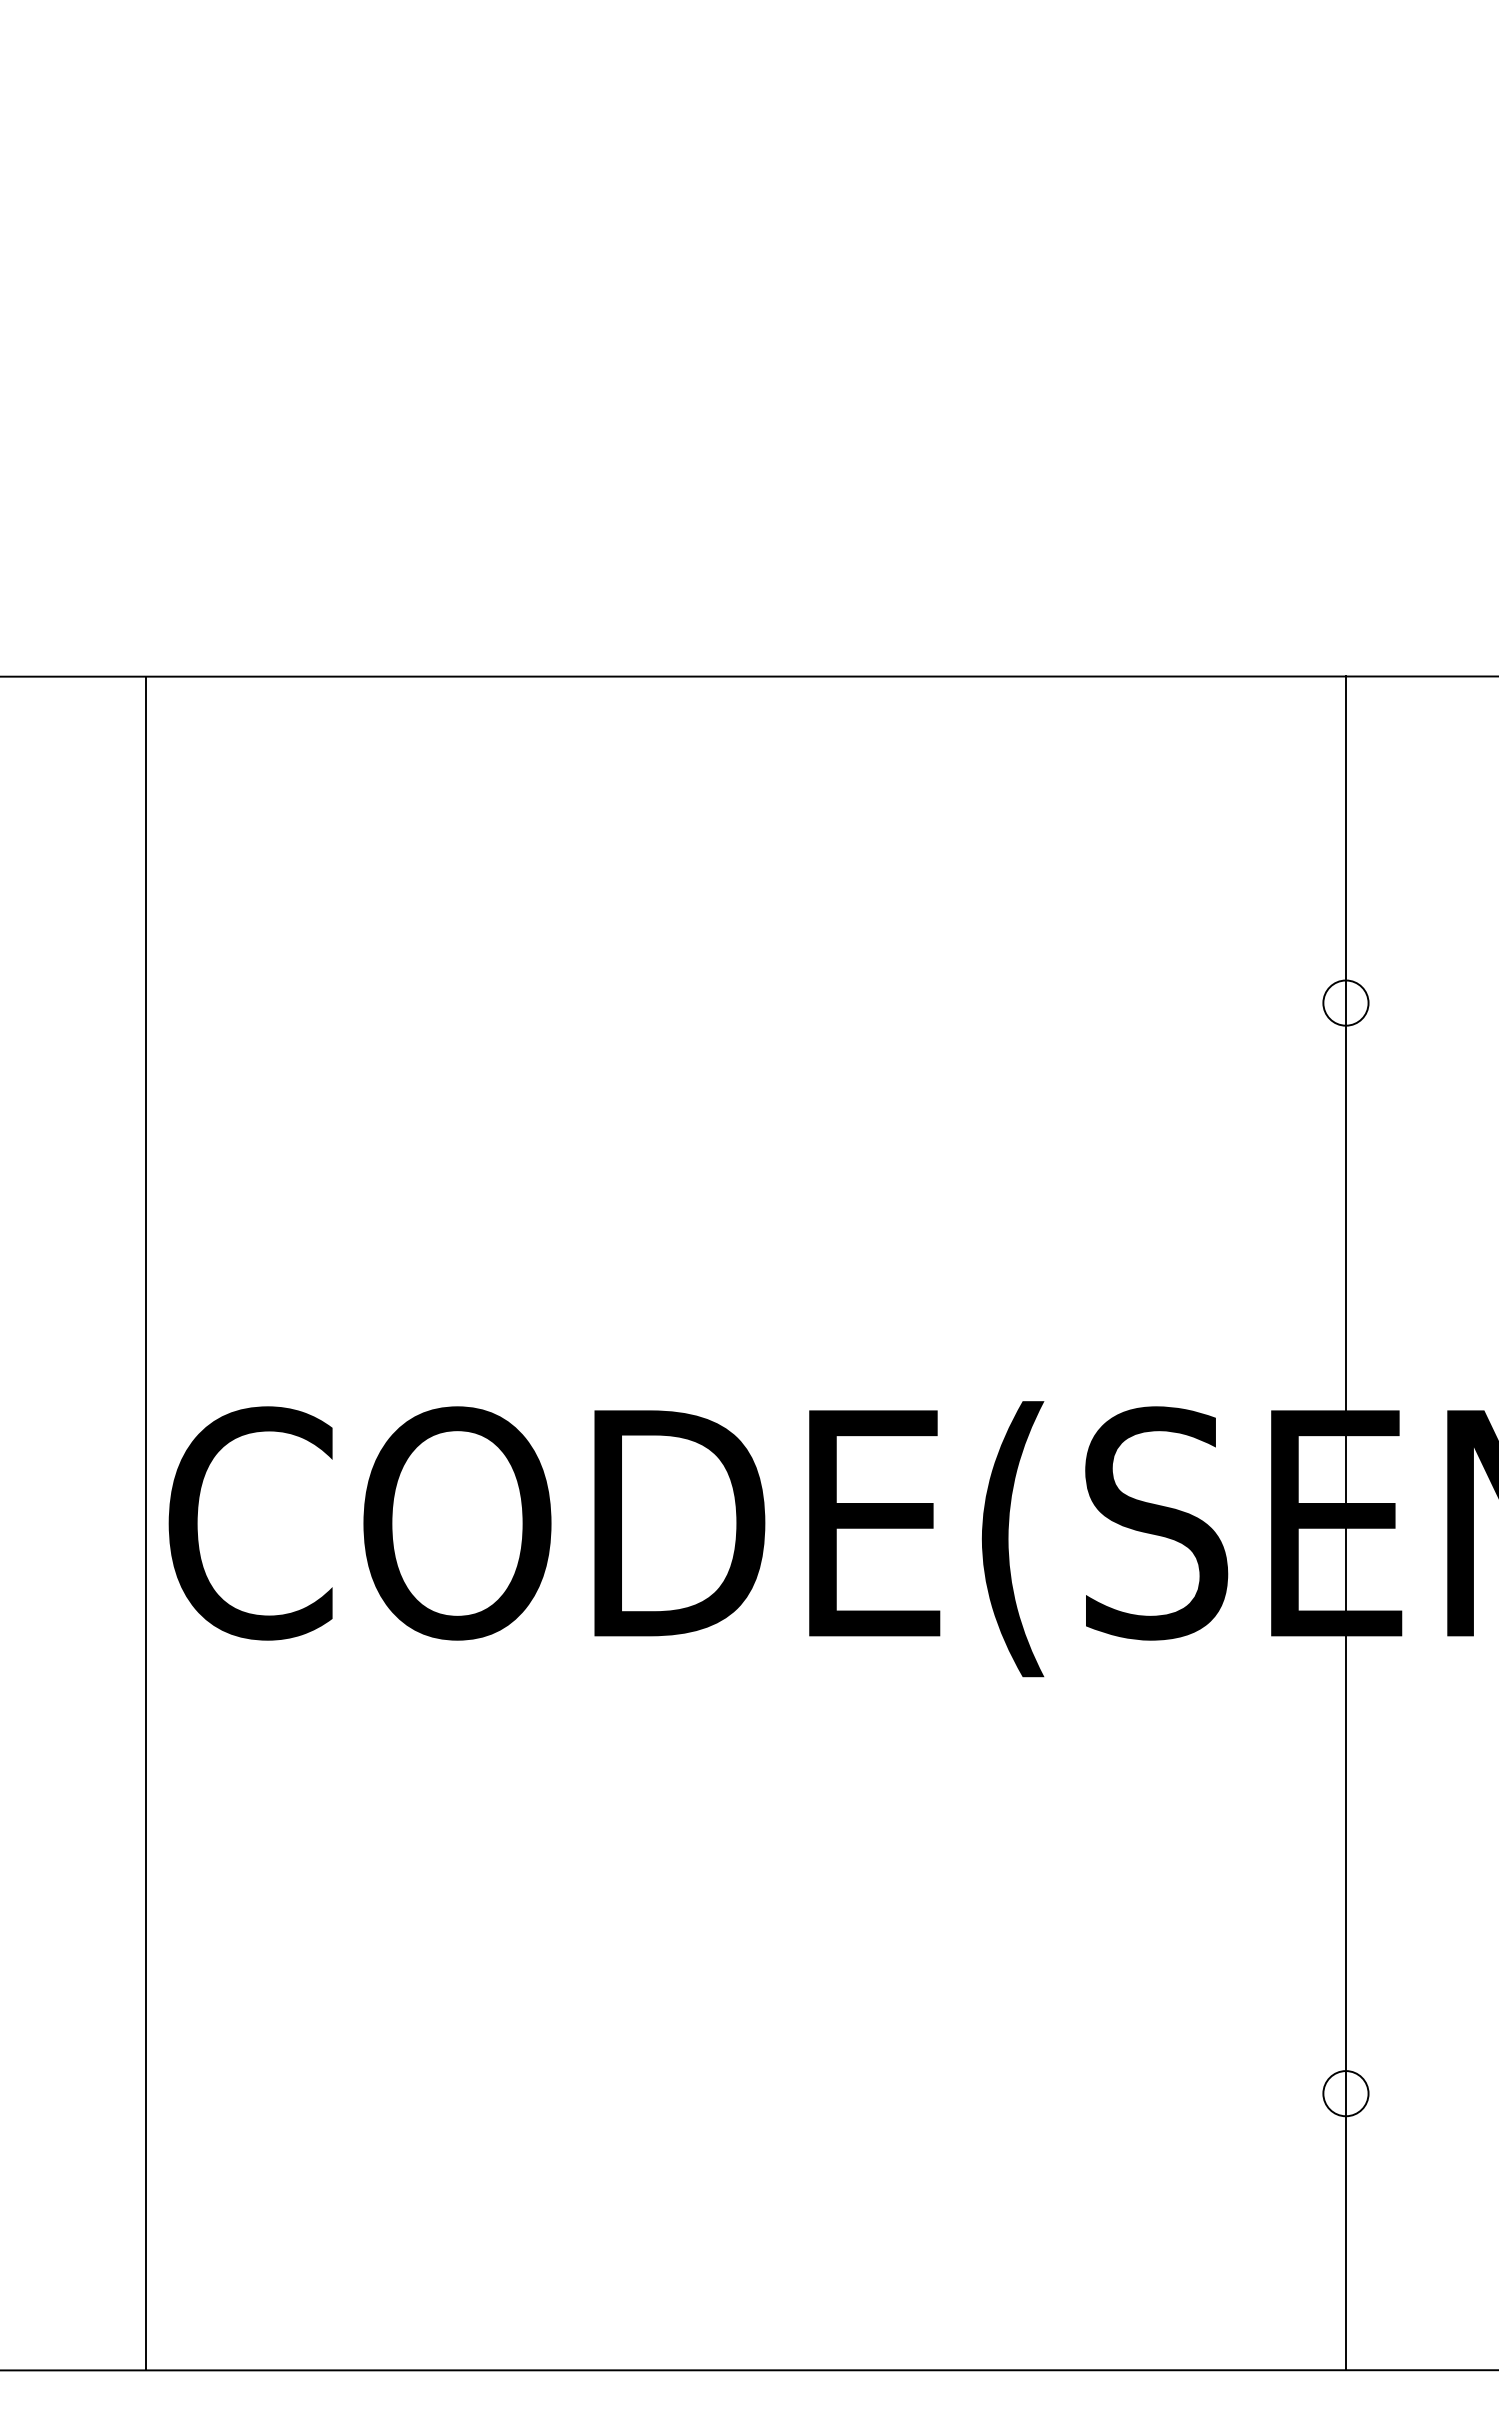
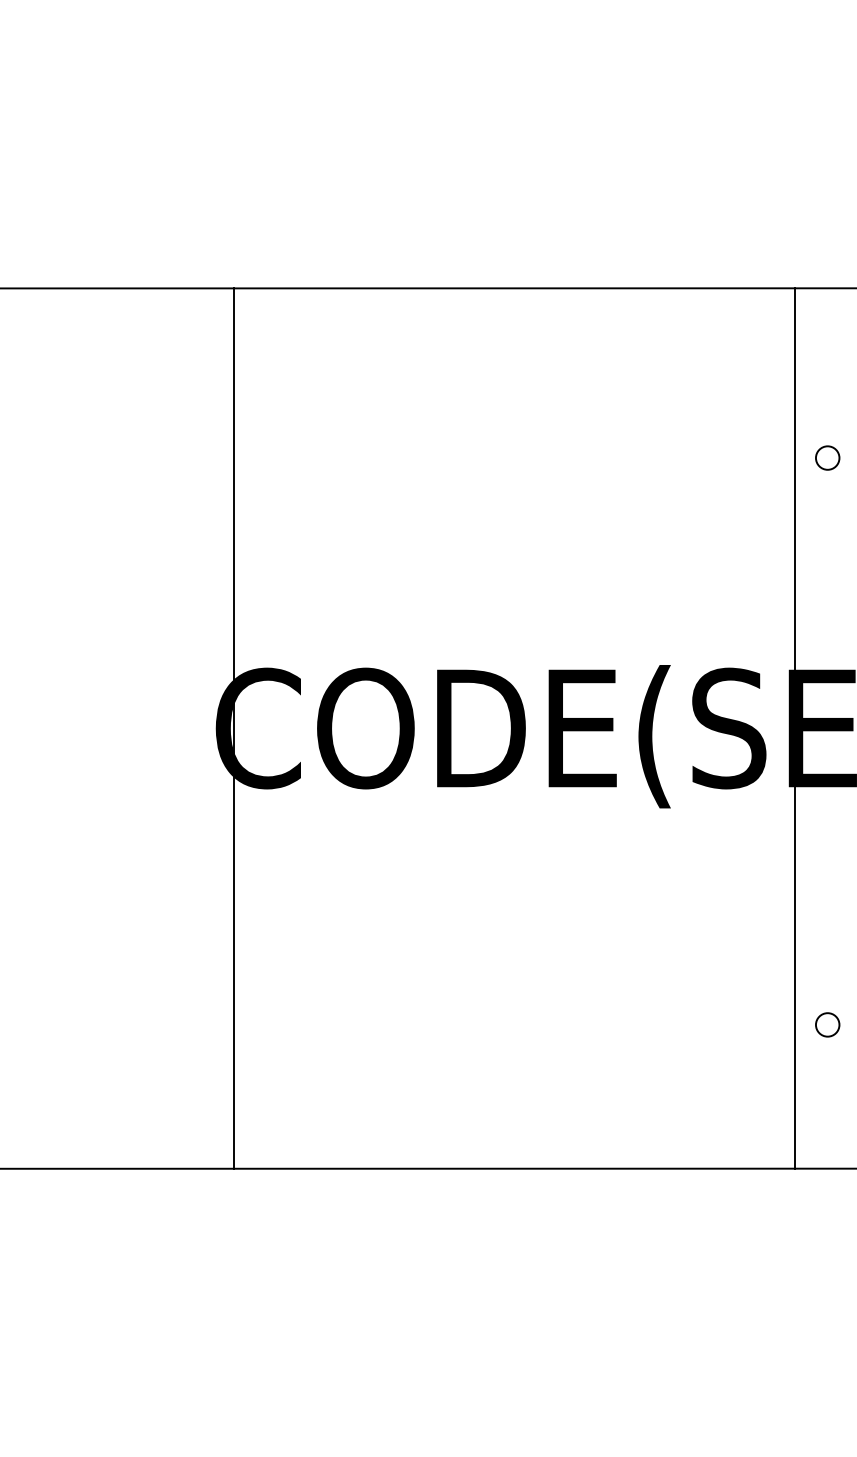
line: (146, 1523) -> (234, 728), moved
line: (1345, 1523) -> (794, 728), moved

